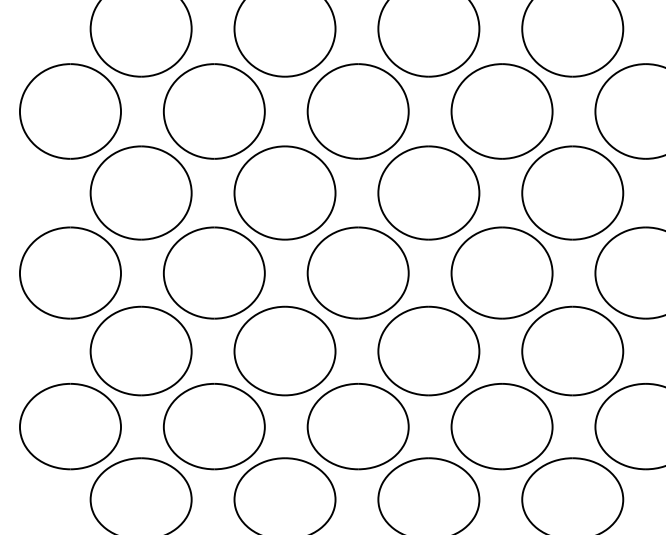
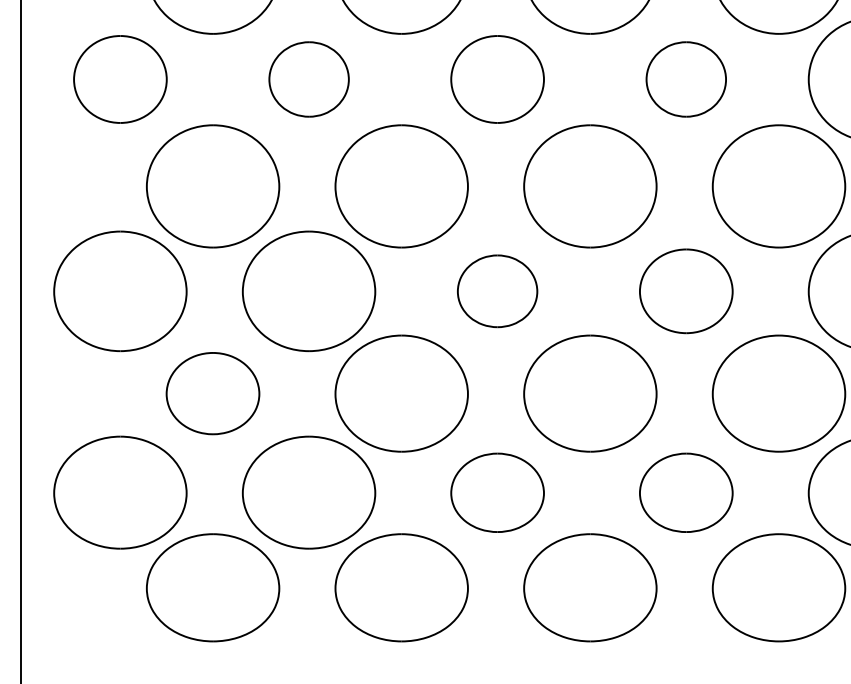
part: (70, 111) -> (120, 79), size x0.7
part: (214, 111) -> (309, 79), size x0.6
part: (357, 111) -> (496, 79), size x0.7
part: (501, 111) -> (685, 79), size x0.6
part: (357, 272) -> (496, 290), size x0.6
part: (501, 272) -> (685, 290), size x0.7
part: (140, 350) -> (212, 392), size x0.7
part: (357, 426) -> (496, 492), size x0.7
part: (501, 426) -> (685, 492), size x0.7

